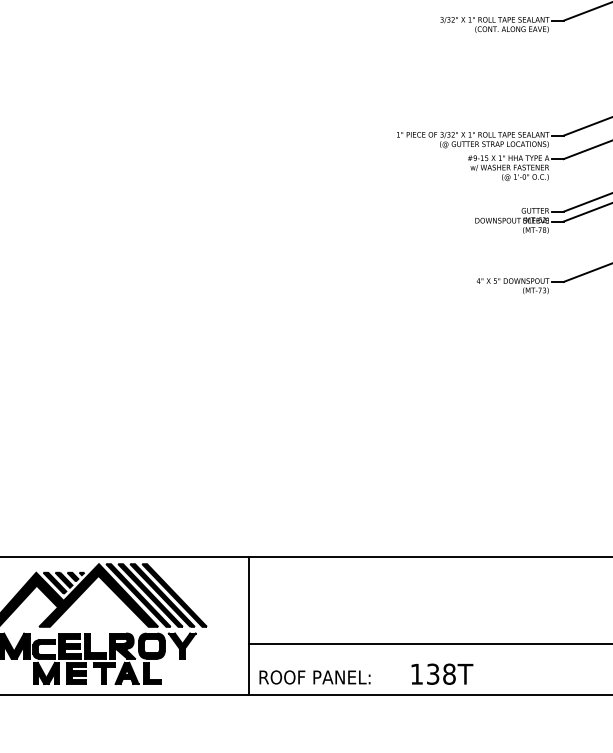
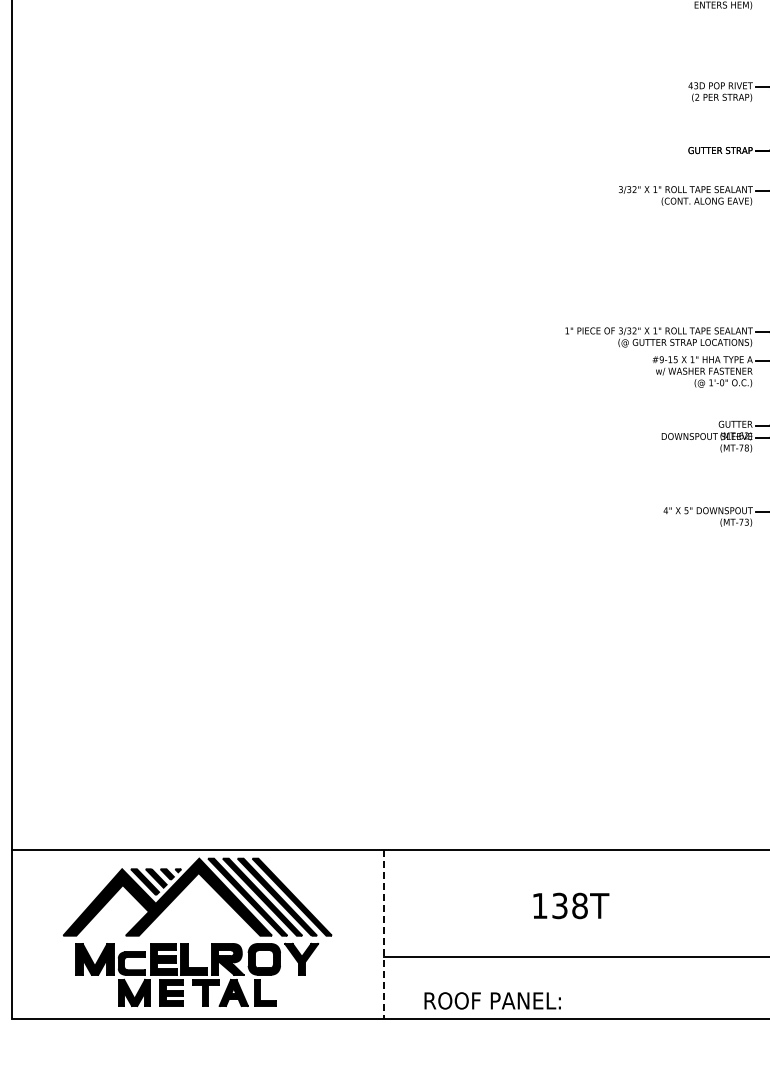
line: (248, 625) -> (383, 934), solid -> dashed
text: (442, 673) -> (571, 905), moved
text: (314, 677) -> (492, 1000), moved

